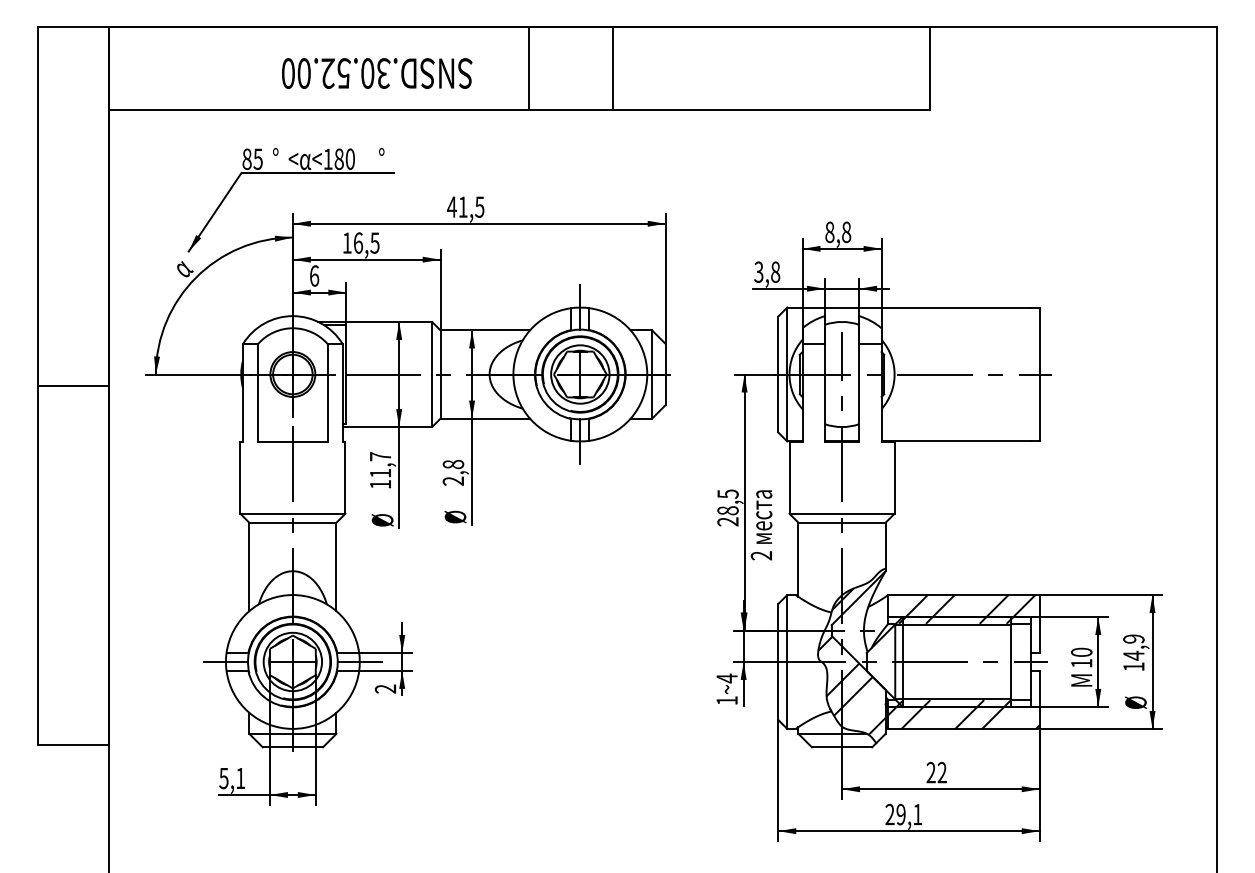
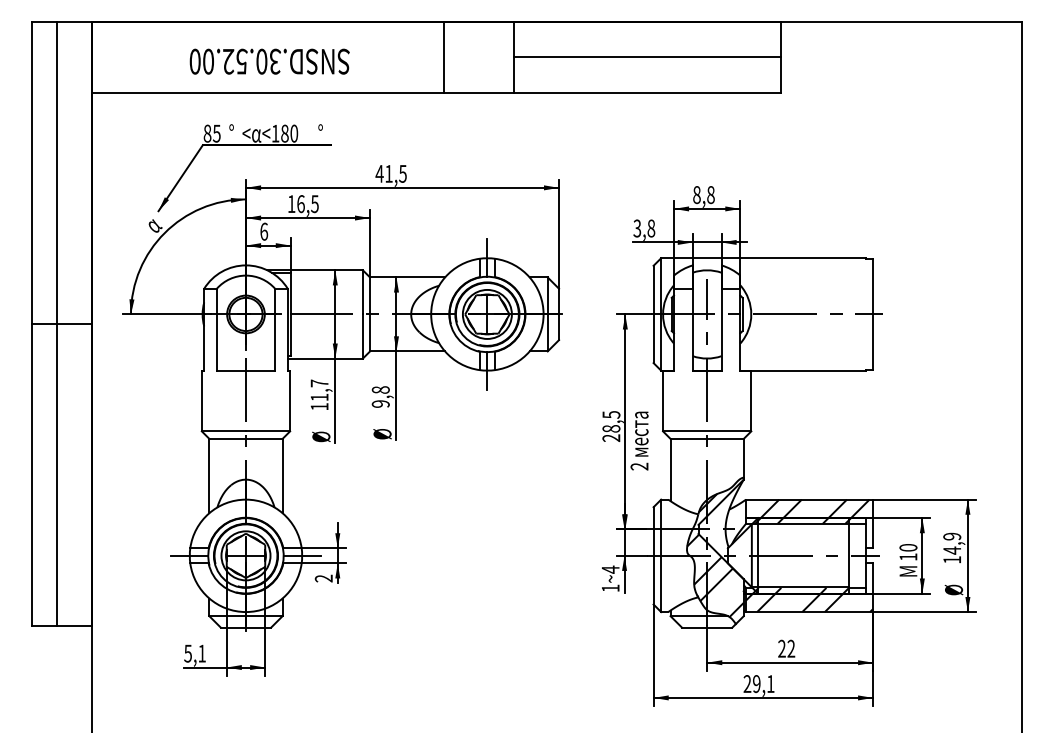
line: (770, 68) -> (647, 57), added
text: (376, 73) -> (269, 61), moved
line: (67, 385) -> (56, 323), added
text: (453, 480) -> (380, 403), 2,8 -> 9,8

